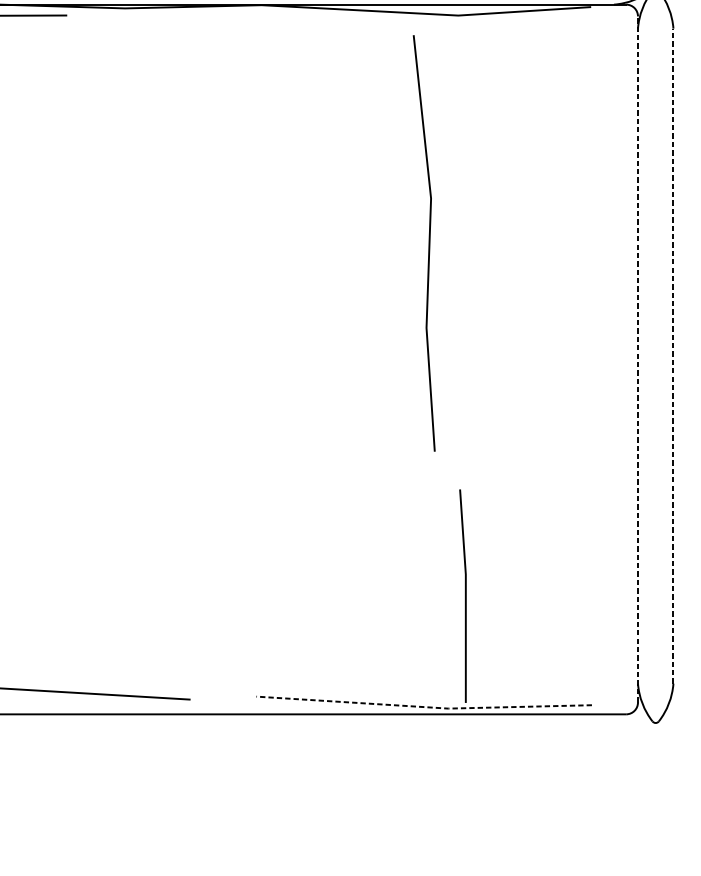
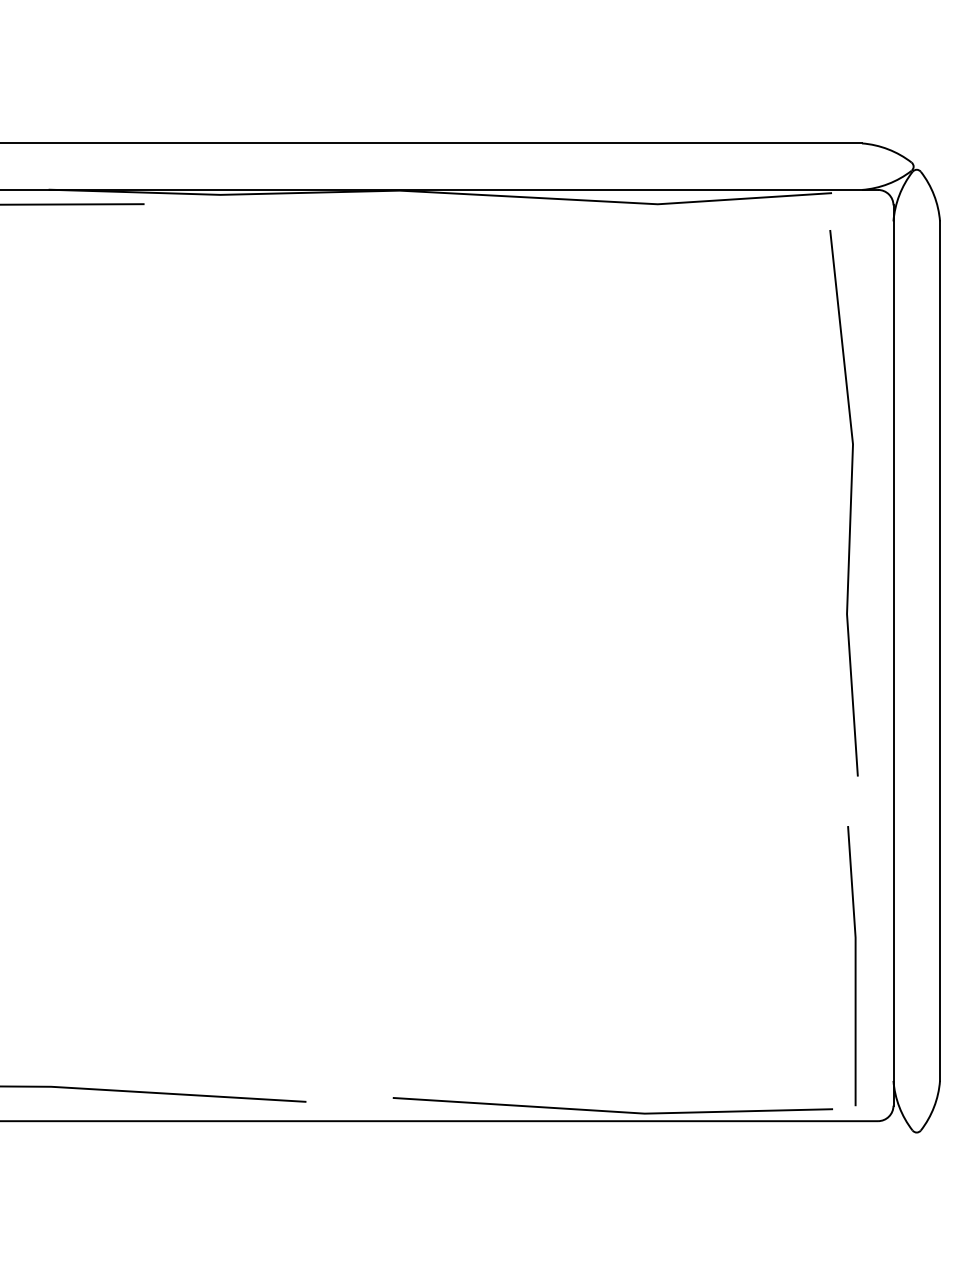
line: (428, 245) -> (849, 506), moved
line: (673, 356) -> (939, 651), dashed -> solid
line: (637, 359) -> (893, 655), dashed -> solid
line: (464, 596) -> (854, 966), moved
line: (423, 706) -> (612, 1111), dashed -> solid

